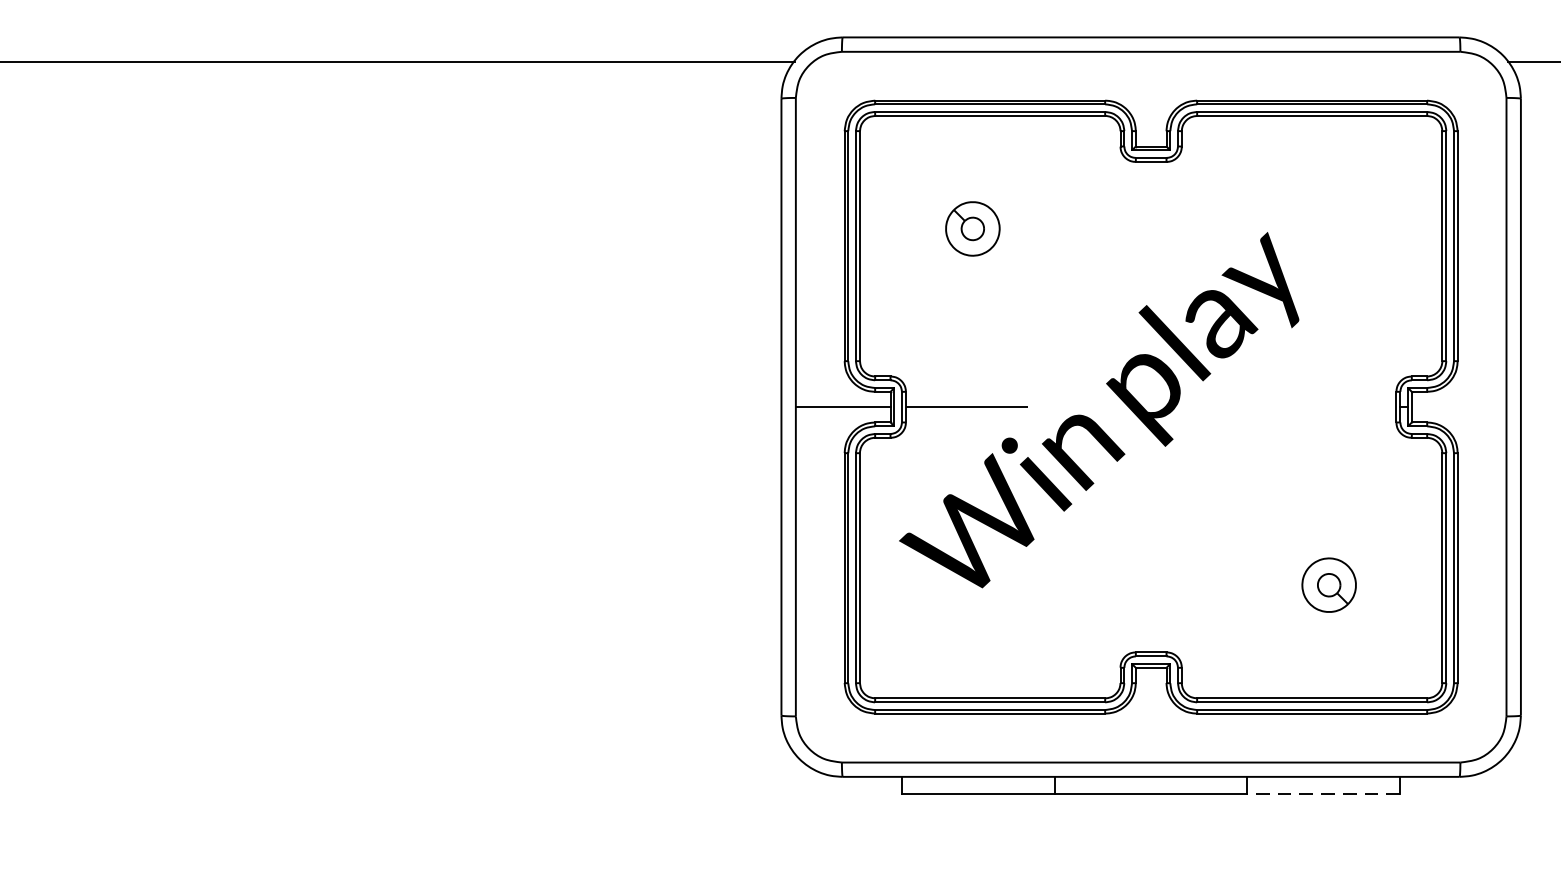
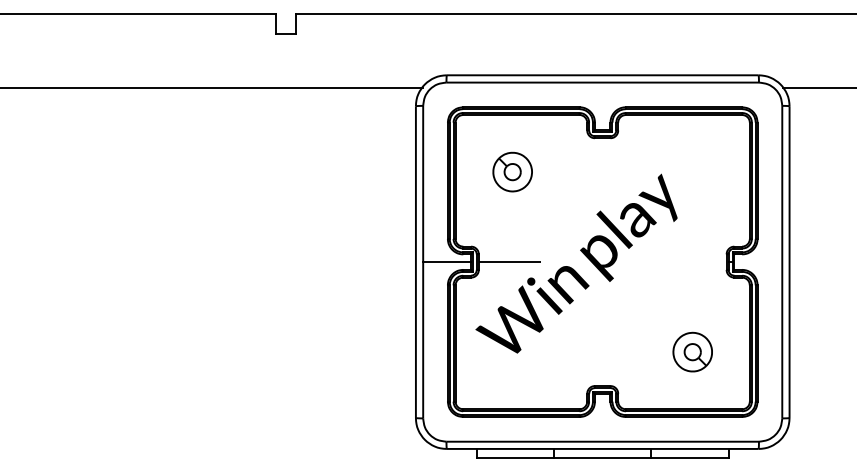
part: (972, 227) -> (512, 171), size x1.43
part: (1328, 584) -> (692, 351), size x1.43
line: (1322, 793) -> (689, 457), dashed -> solid

